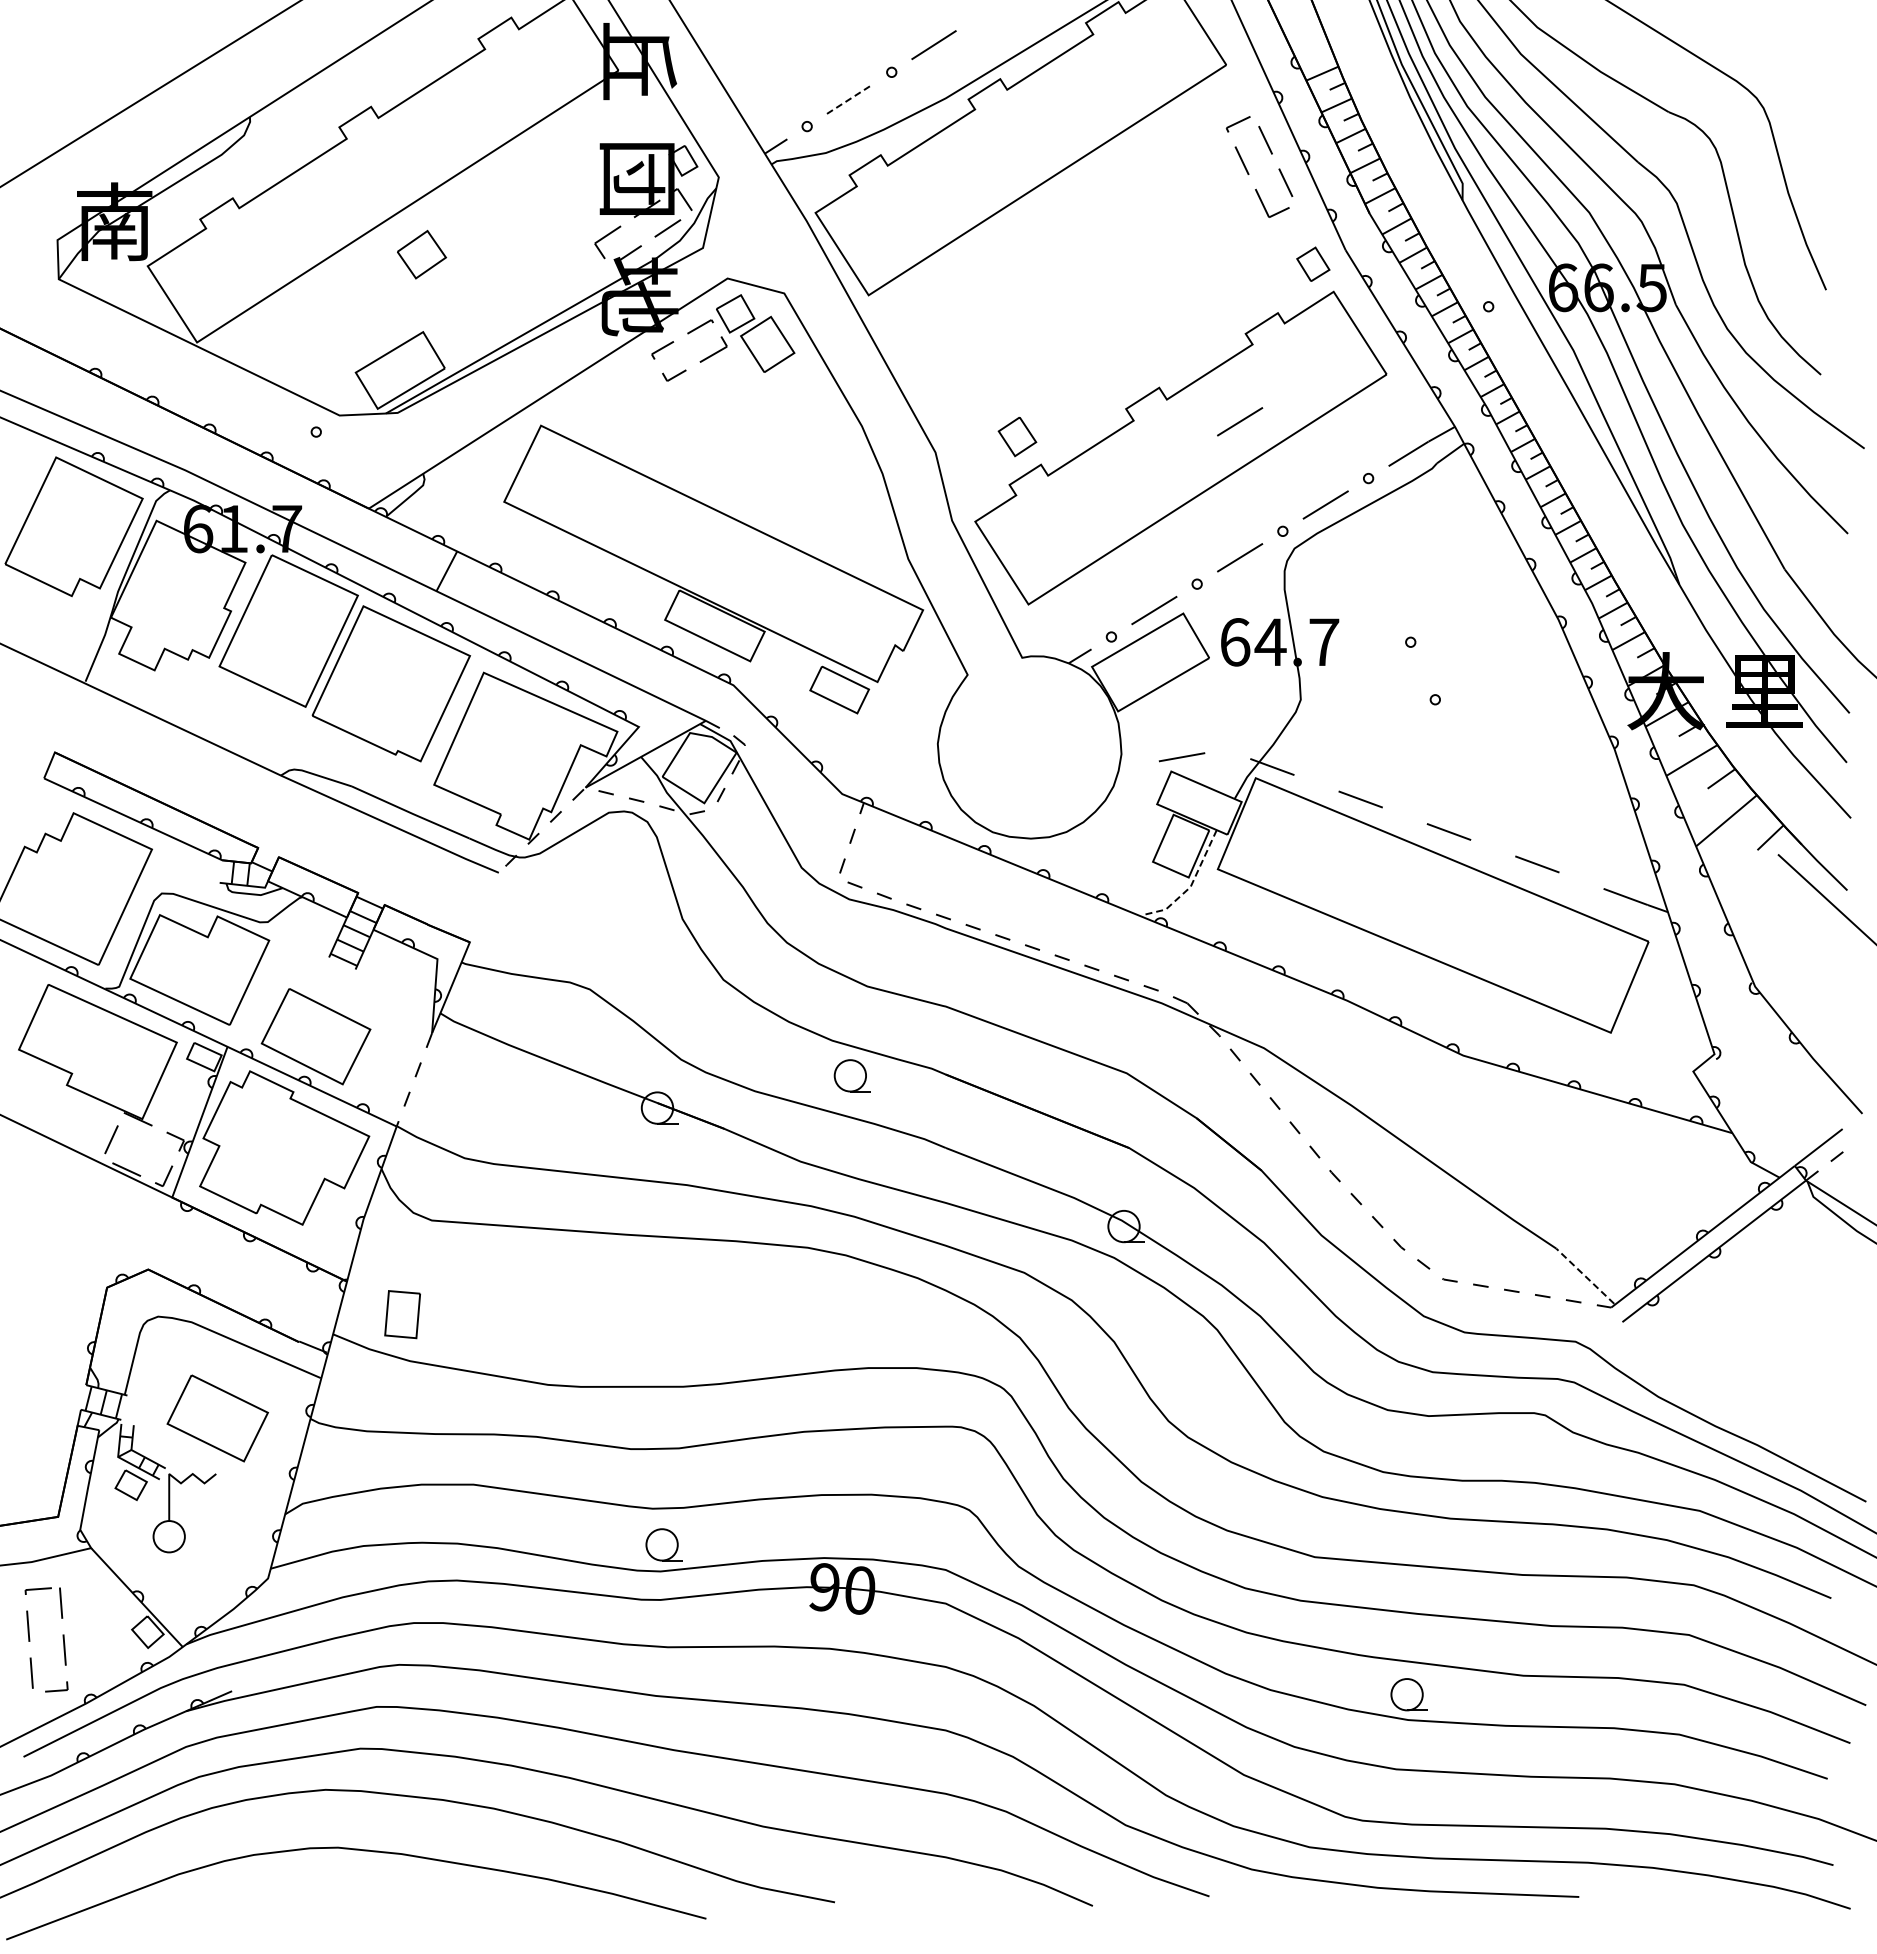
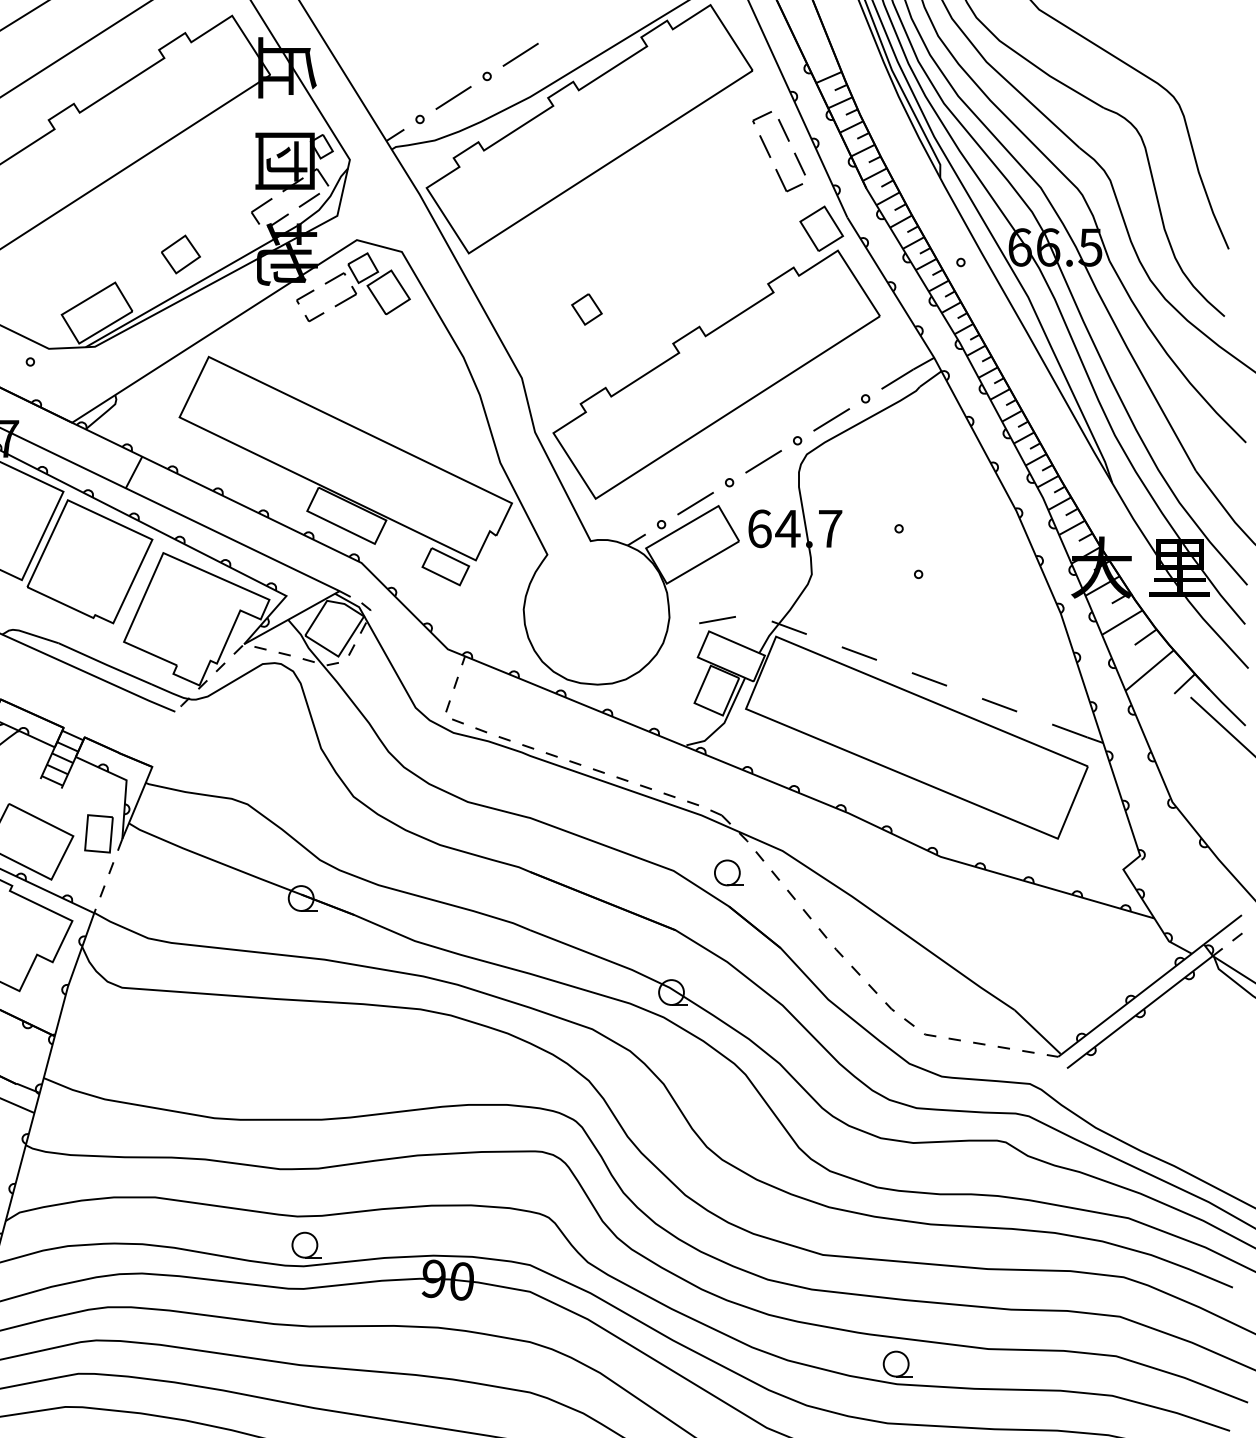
line: (849, 99) -> (453, 98), dashed -> solid
part: (421, 254) -> (180, 254), moved
part: (1313, 264) -> (821, 228), size x1.67
line: (1240, 421) -> (763, 353), removed
part: (1017, 436) -> (586, 309), moved
line: (1191, 886) -> (725, 722), dashed -> solid
part: (851, 1075) -> (728, 872), moved
line: (1584, 1275) -> (1037, 1031), dashed -> solid
part: (402, 1314) -> (98, 833), moved

